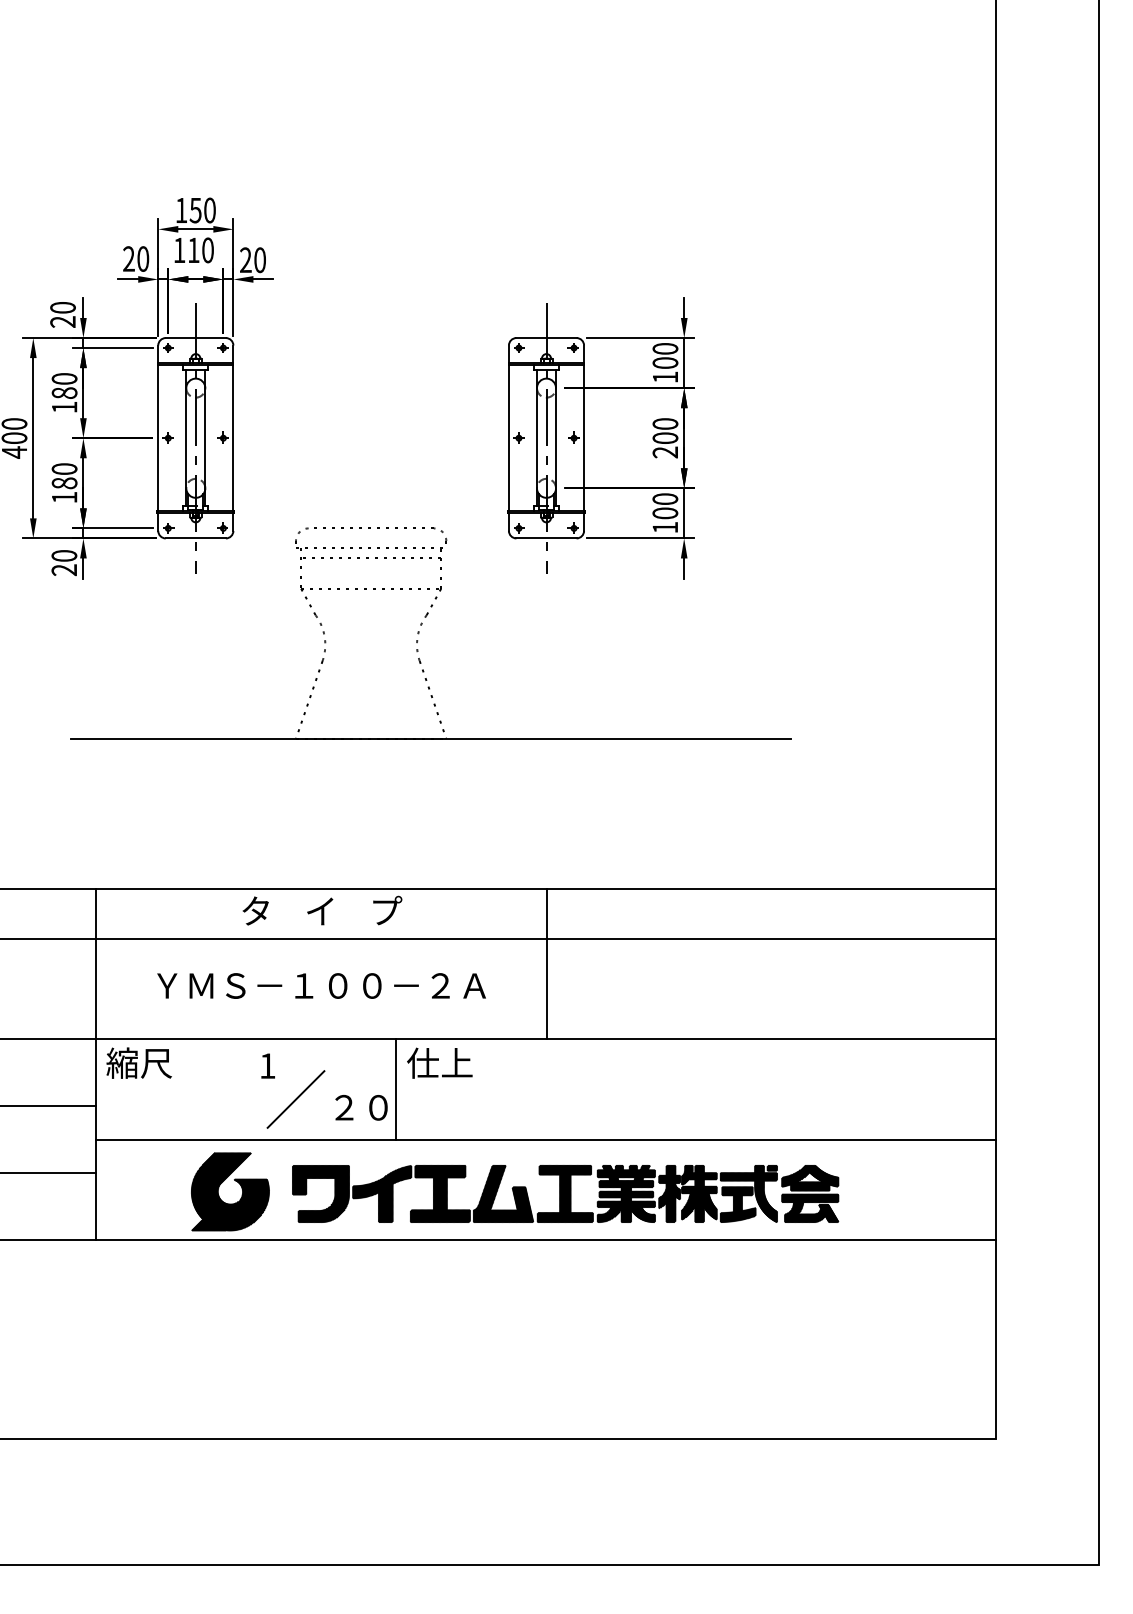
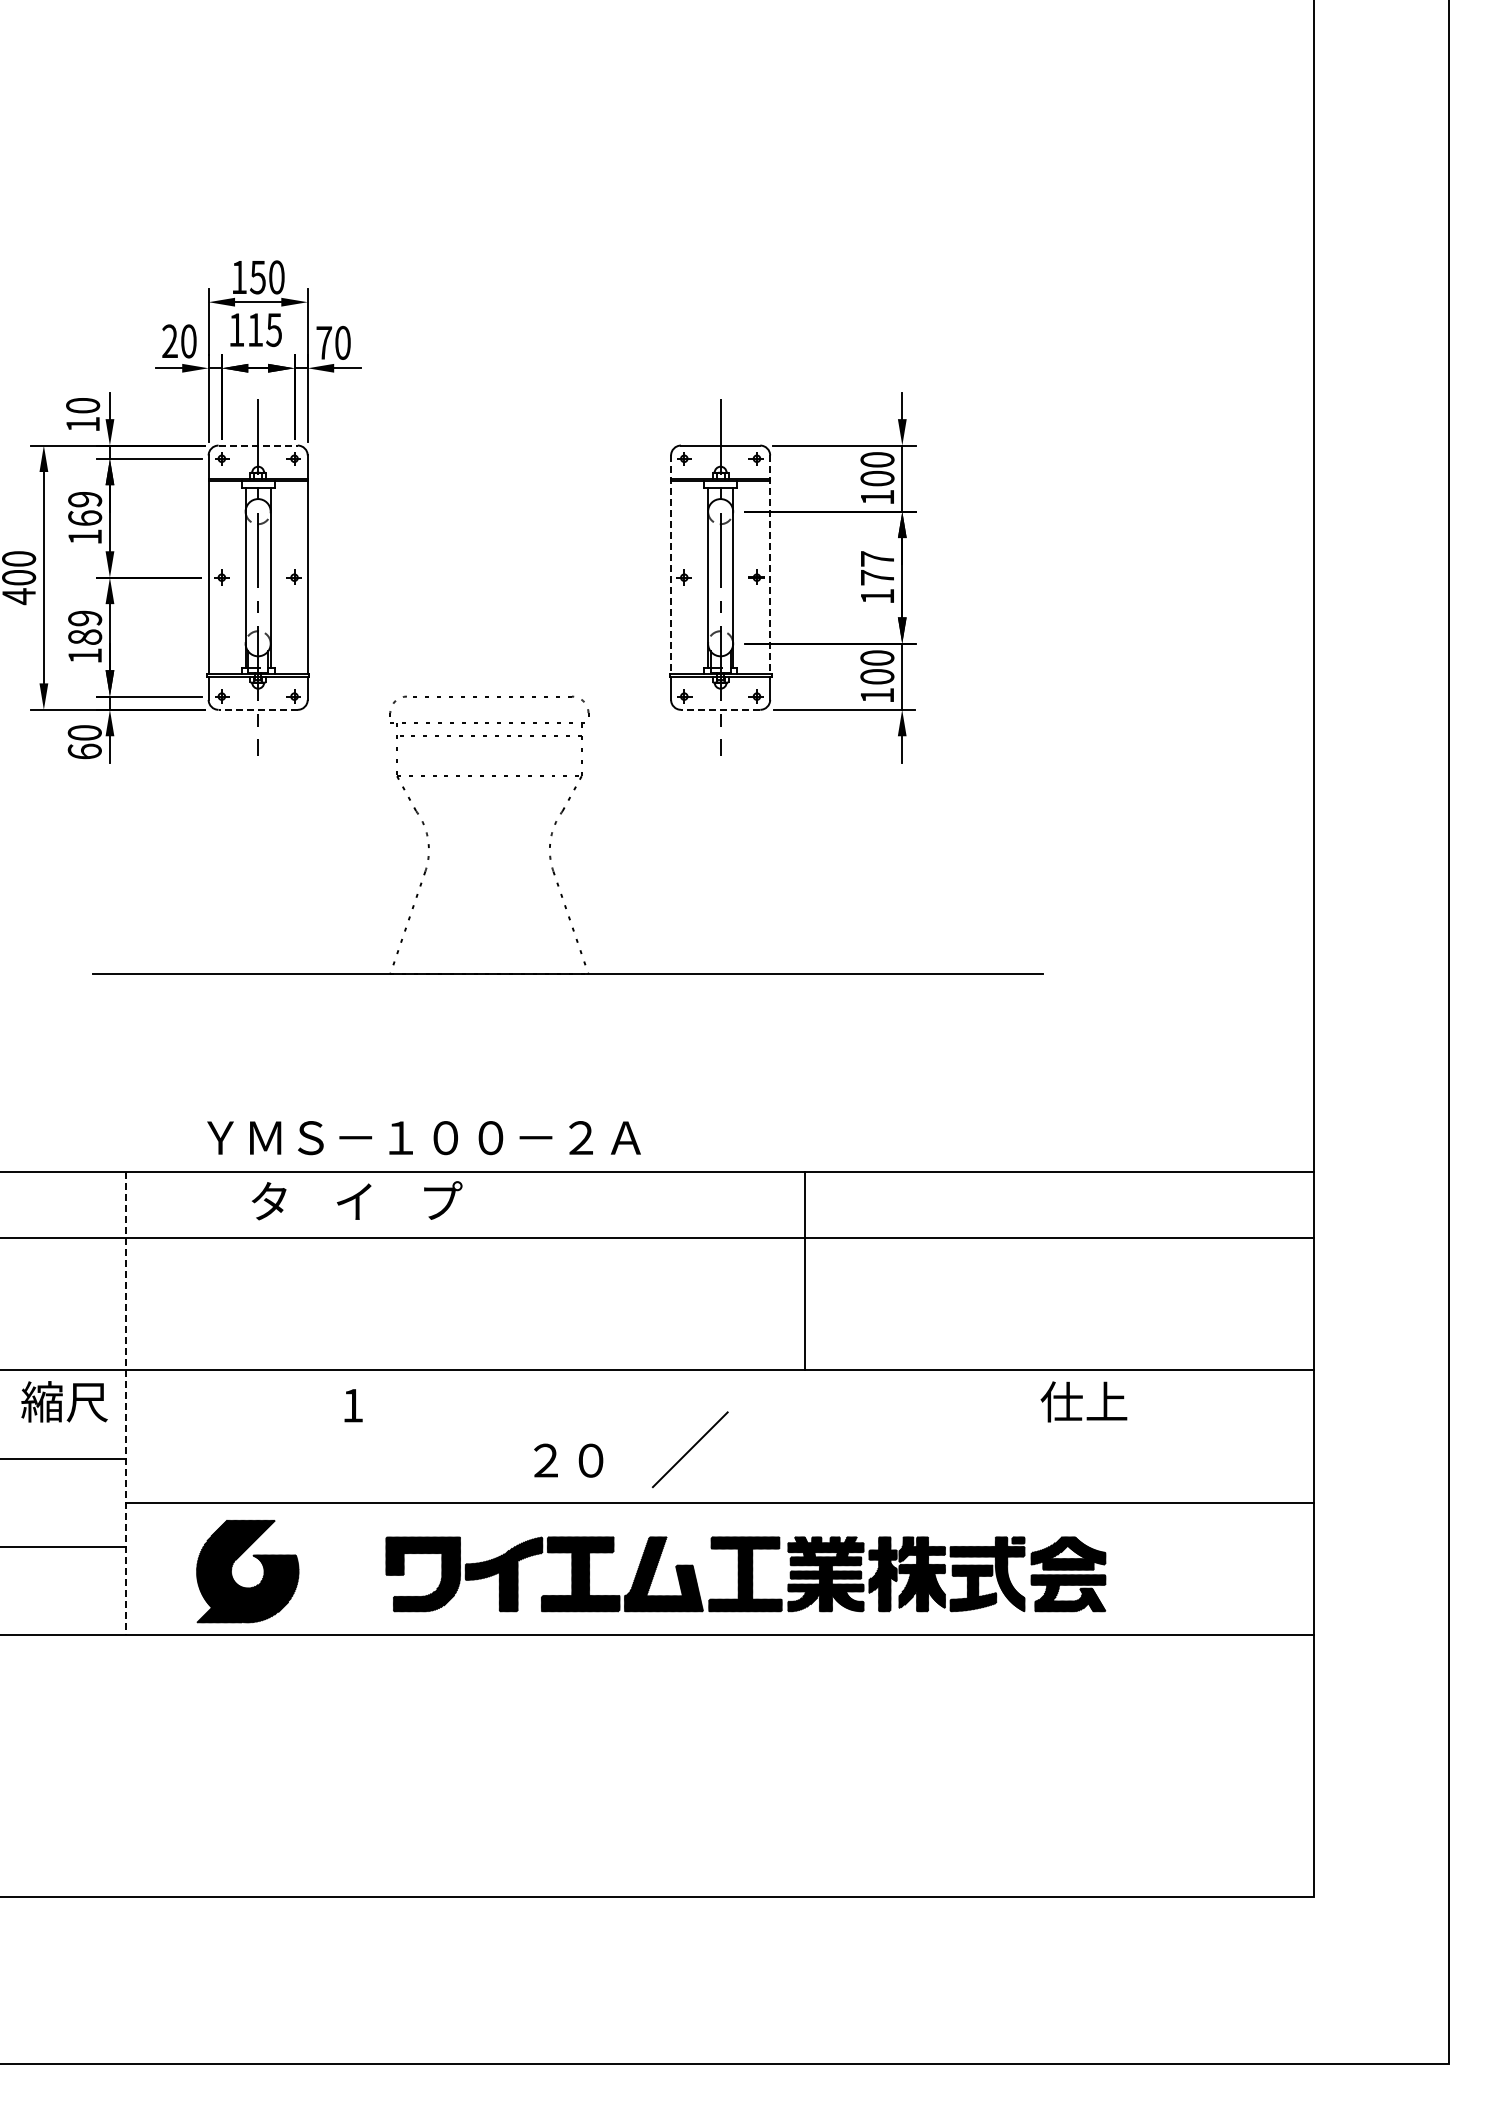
text: (207, 250) -> (273, 329), 110 -> 115
text: (246, 259) -> (324, 342), 20 -> 70
text: (62, 322) -> (82, 424), 20 -> 10
line: (196, 337) -> (258, 445), solid -> dashed
text: (64, 385) -> (85, 508), 180 -> 169
line: (509, 428) -> (671, 565), solid -> dashed
line: (584, 428) -> (770, 565), solid -> dashed
text: (665, 438) -> (877, 577), 200 -> 177
text: (64, 469) -> (85, 618), 180 -> 189
line: (196, 538) -> (258, 709), solid -> dashed
line: (546, 538) -> (720, 709), solid -> dashed
text: (64, 570) -> (84, 751), 20 -> 60
text: (321, 910) -> (356, 1200), moved
line: (546, 964) -> (804, 1271), moved
text: (321, 986) -> (423, 1138), moved
text: (139, 1062) -> (64, 1401), moved
text: (439, 1062) -> (1083, 1401), moved
line: (95, 1065) -> (126, 1404), solid -> dashed
line: (396, 1089) -> (522, 1436), removed
line: (295, 1099) -> (689, 1449), moved
text: (361, 1107) -> (568, 1460), moved
part: (218, 1190) -> (232, 1569), moved

